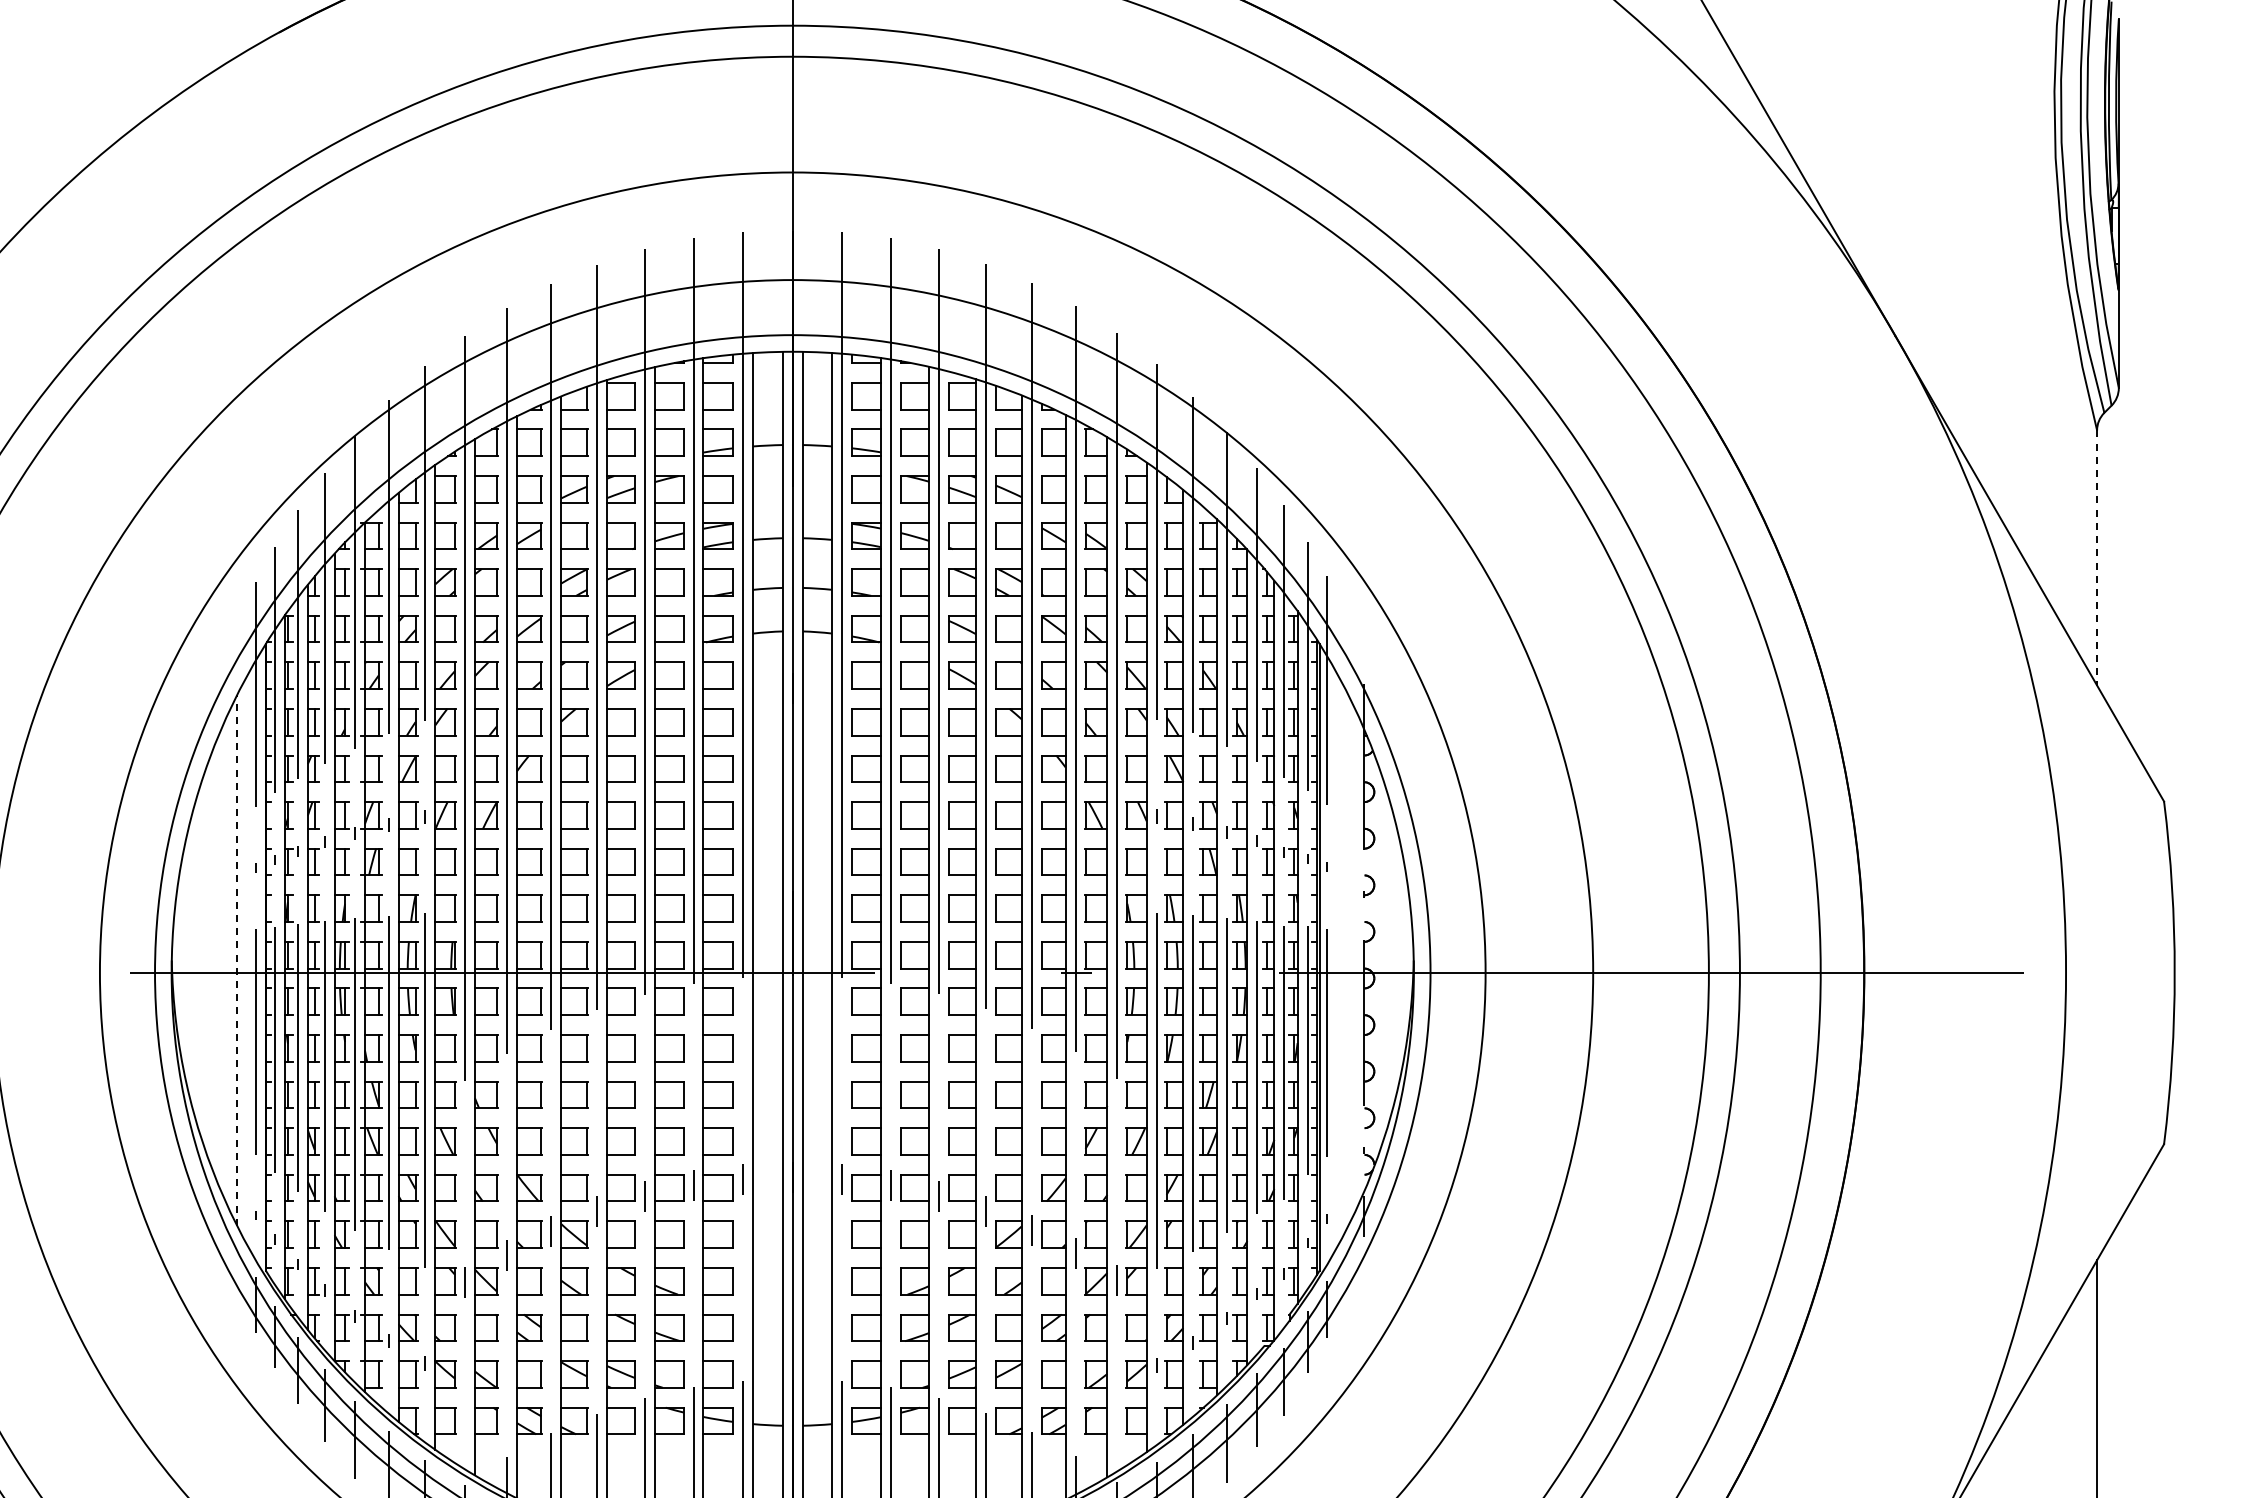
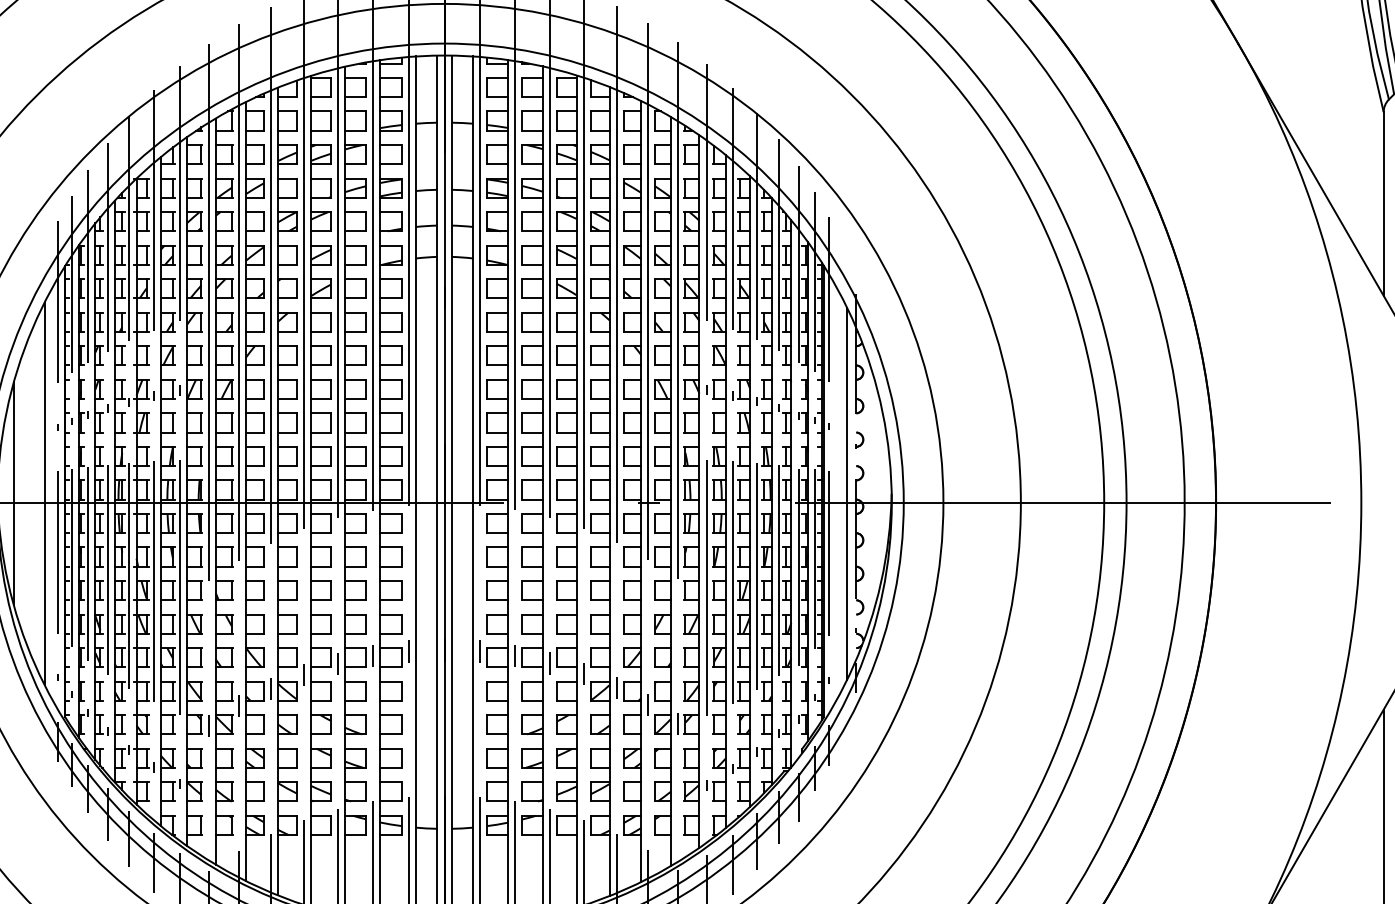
line: (2097, 557) -> (1383, 203), dashed -> solid
line: (237, 959) -> (44, 493), dashed -> solid
line: (194, 960) -> (13, 493), added
line: (1351, 960) -> (846, 493), added

